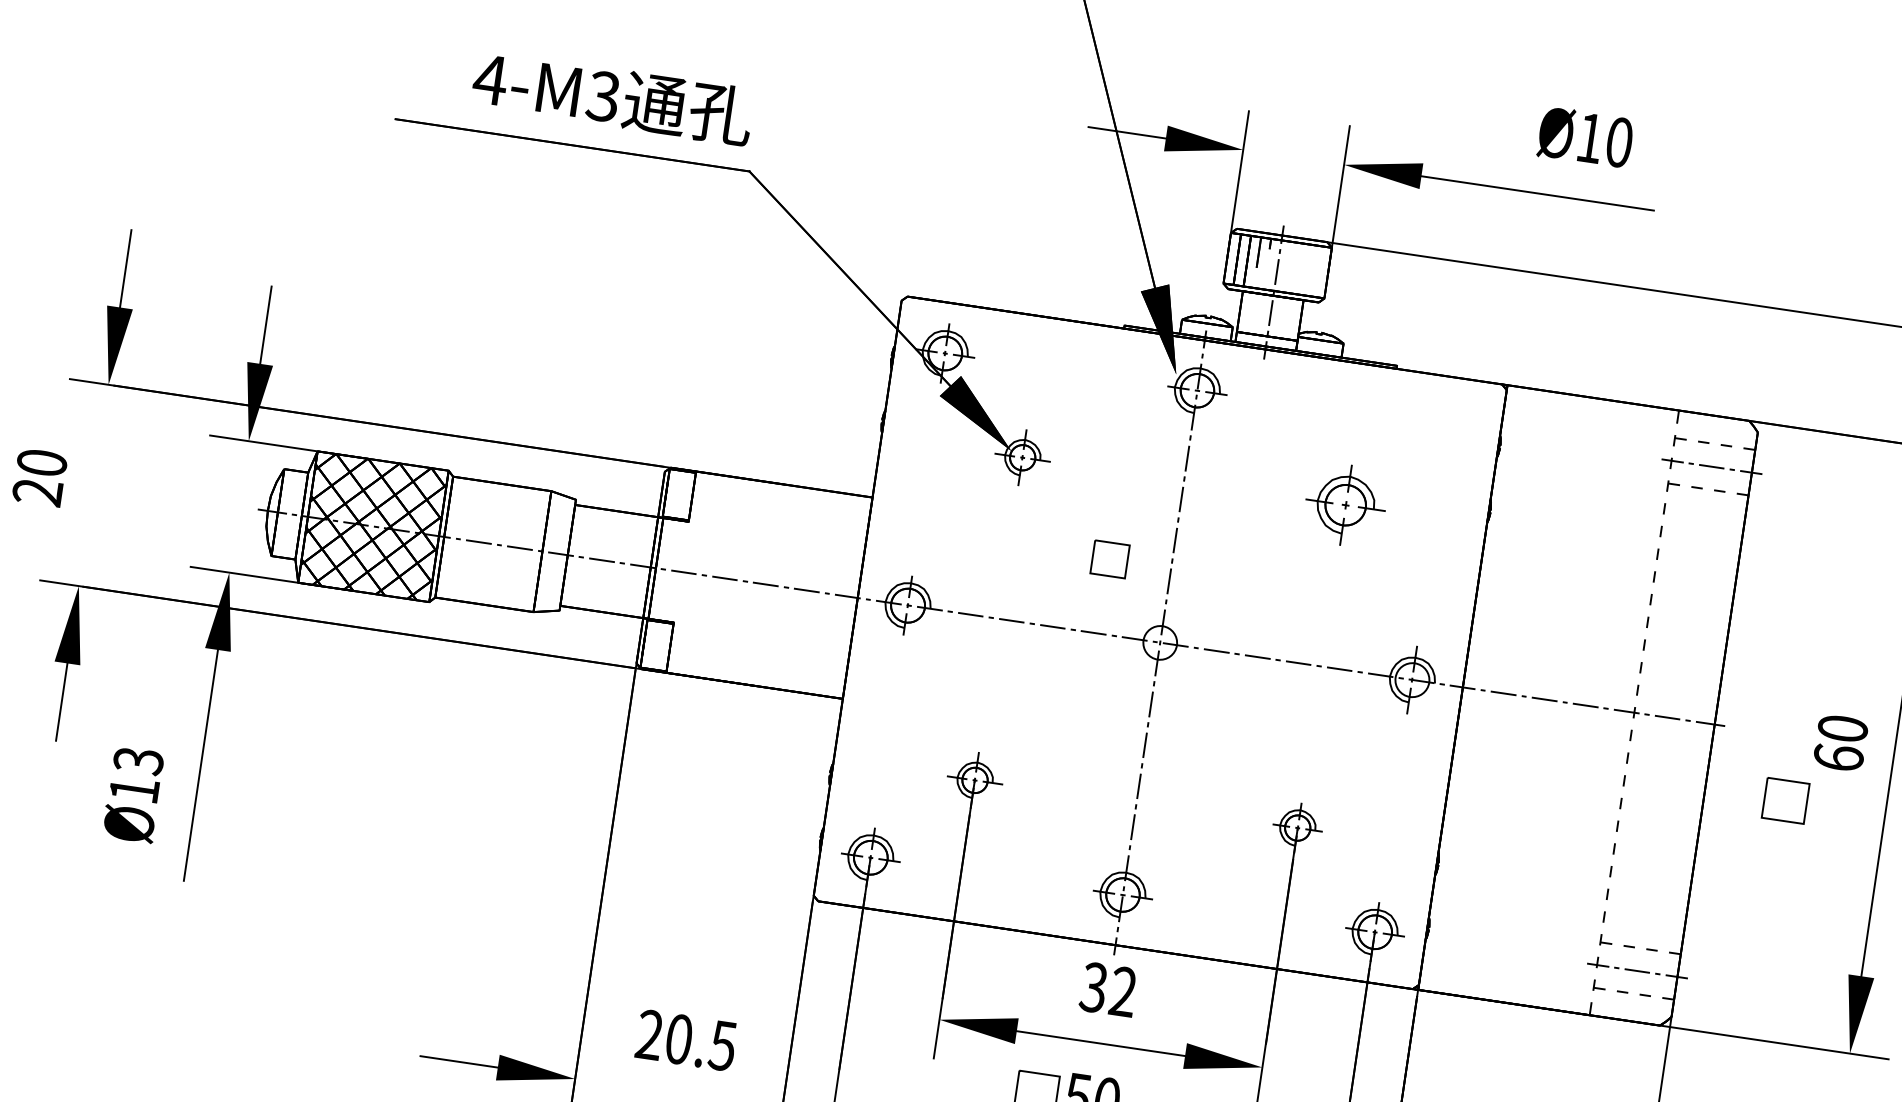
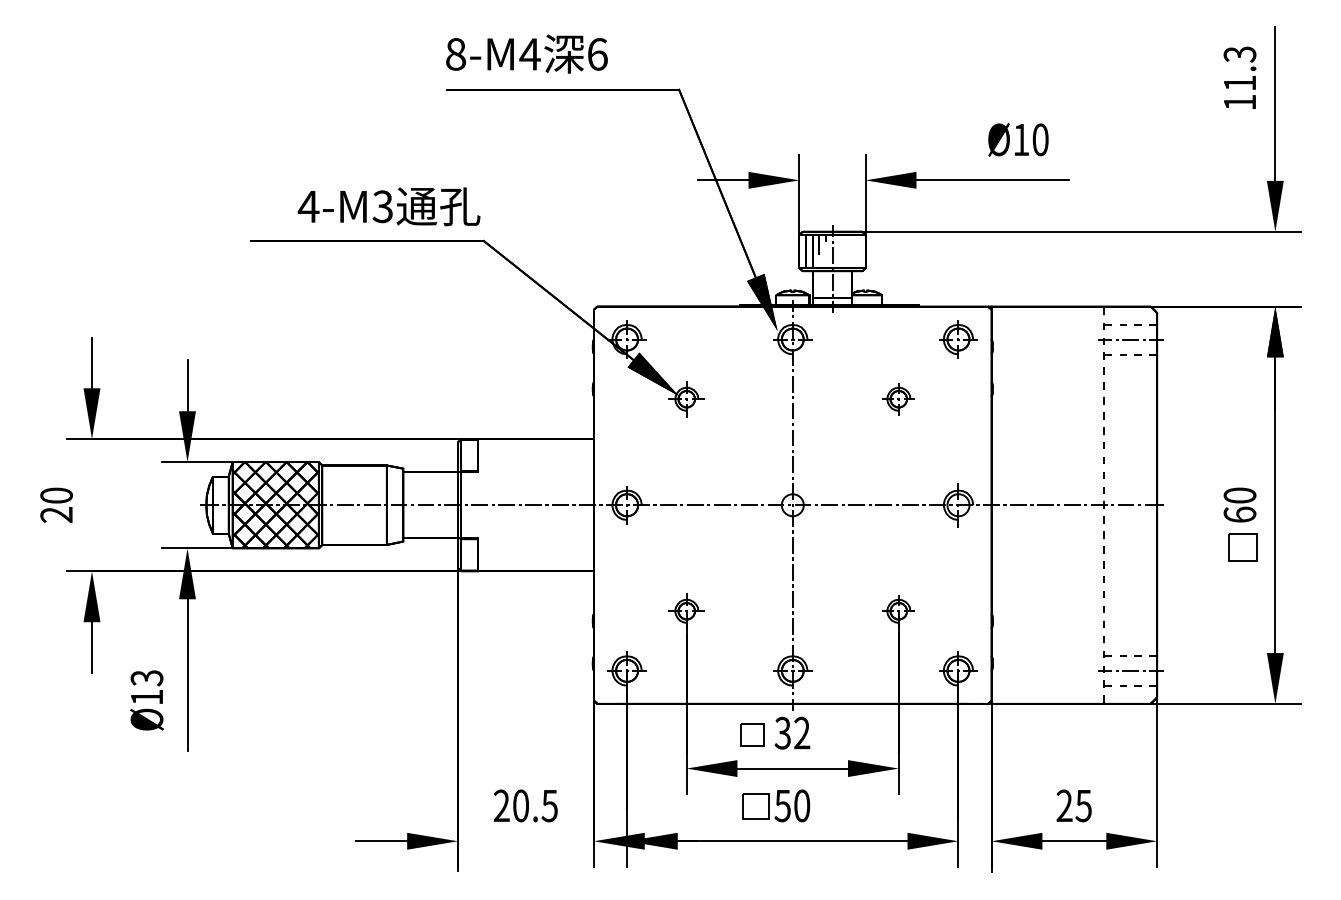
part: (1449, 427) -> (958, 339), added
part: (1344, 505) -> (898, 399), size x0.62
part: (1110, 558) -> (752, 734), moved
part: (1784, 800) -> (1242, 547), moved

